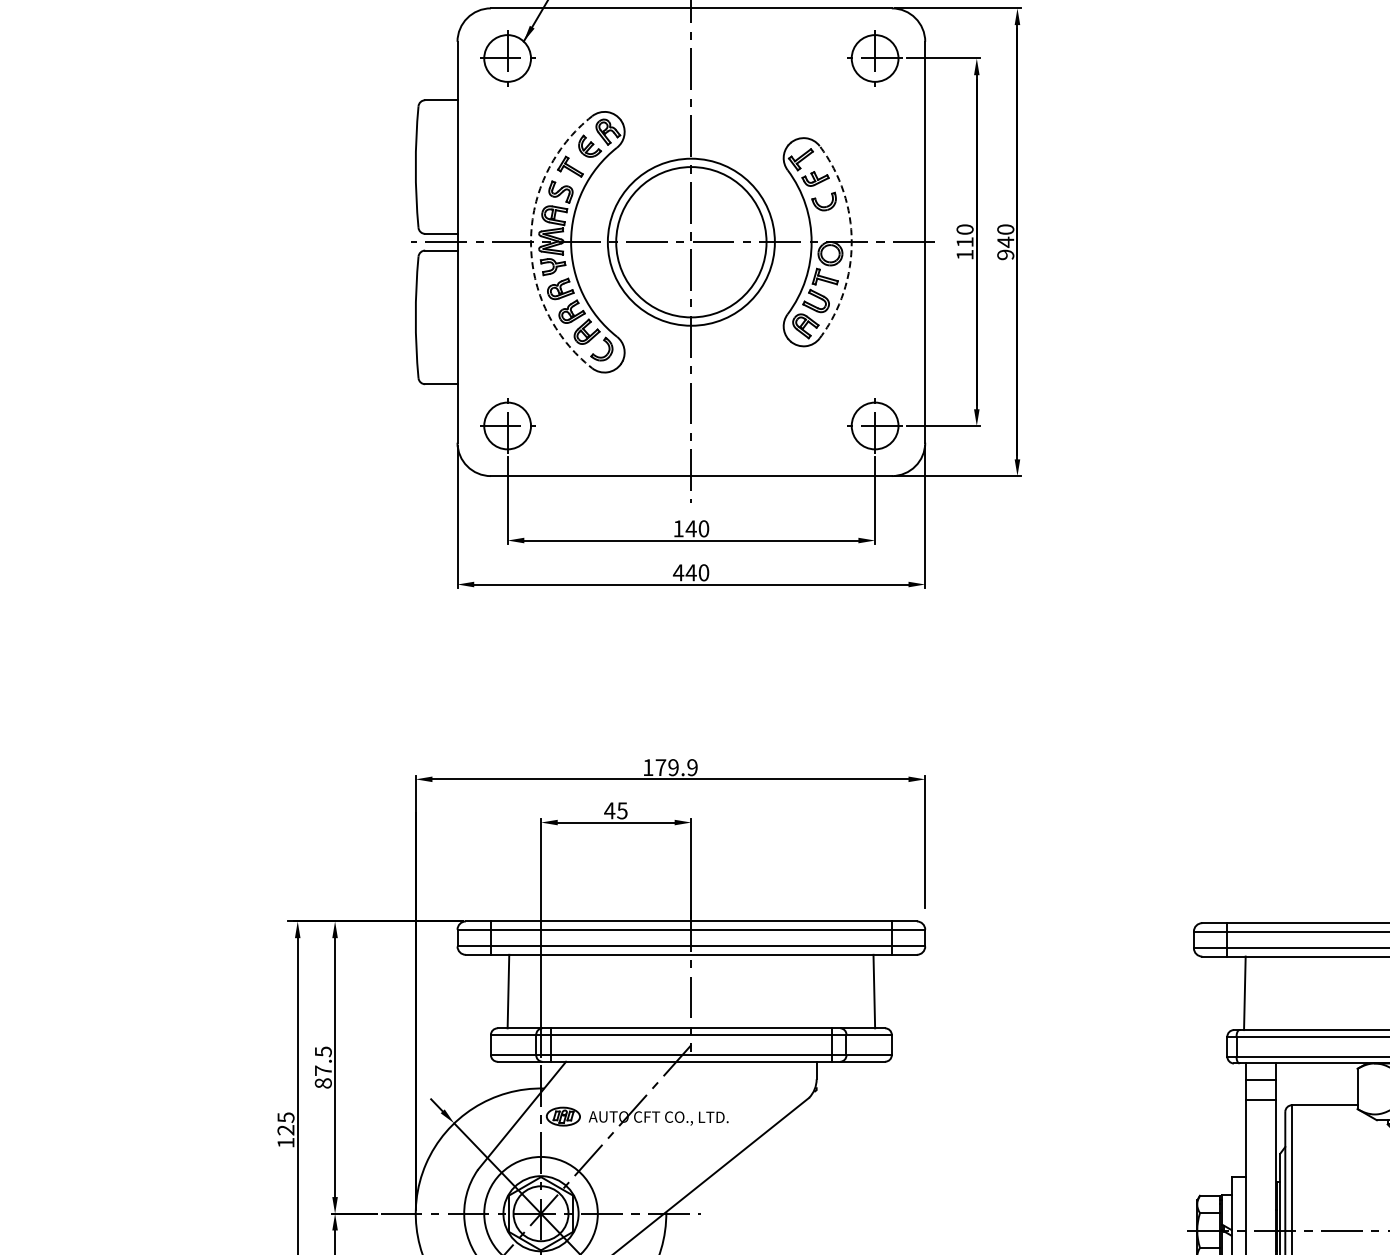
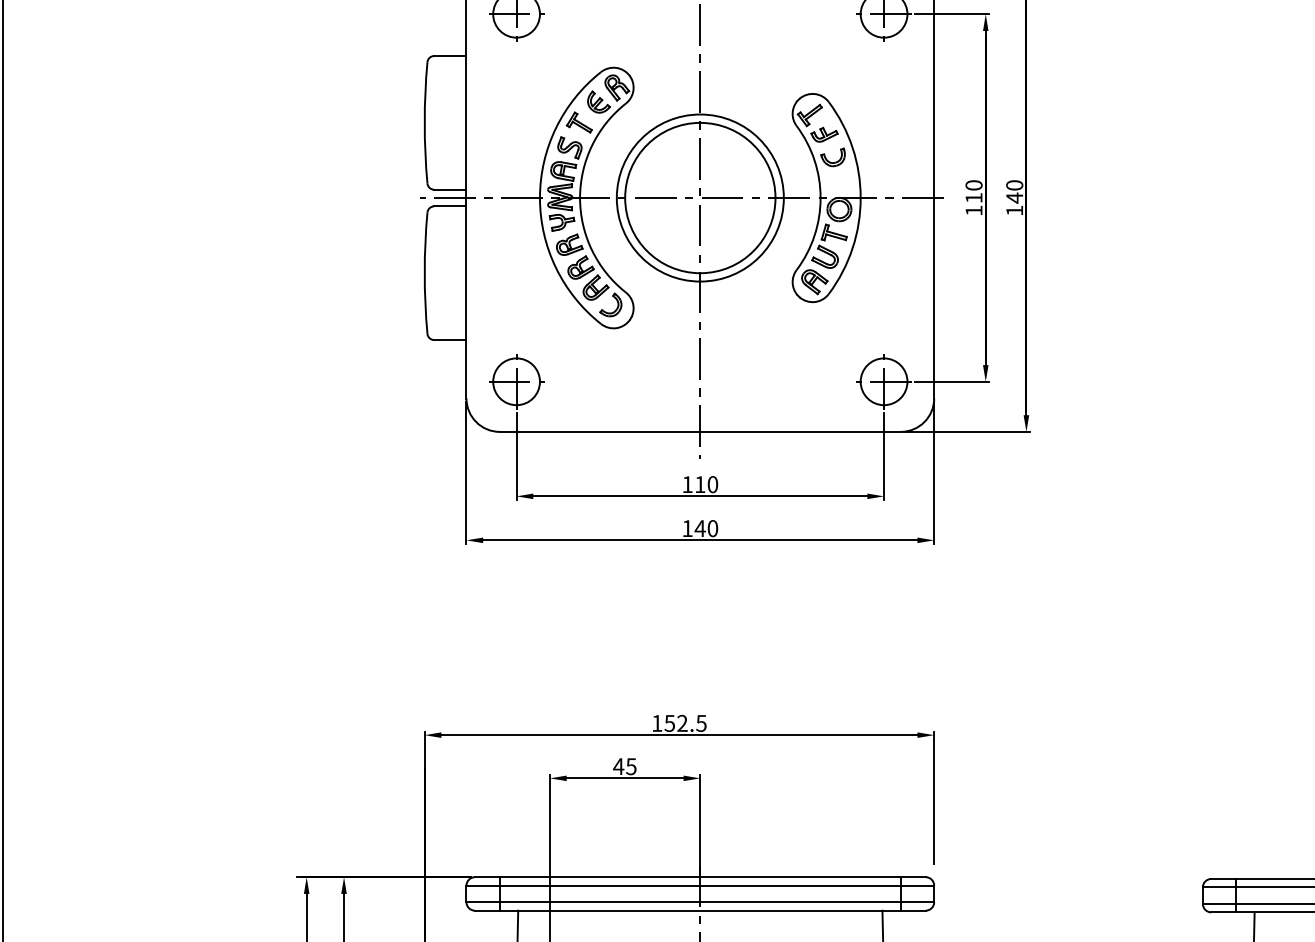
arc: (531, 242) -> (540, 198), dashed -> solid
arc: (851, 242) -> (860, 198), dashed -> solid
text: (1005, 254) -> (1014, 210), 940 -> 140
text: (690, 528) -> (699, 484), 140 -> 110
text: (678, 572) -> (687, 528), 440 -> 140
text: (676, 767) -> (685, 723), 179.9 -> 152.5

